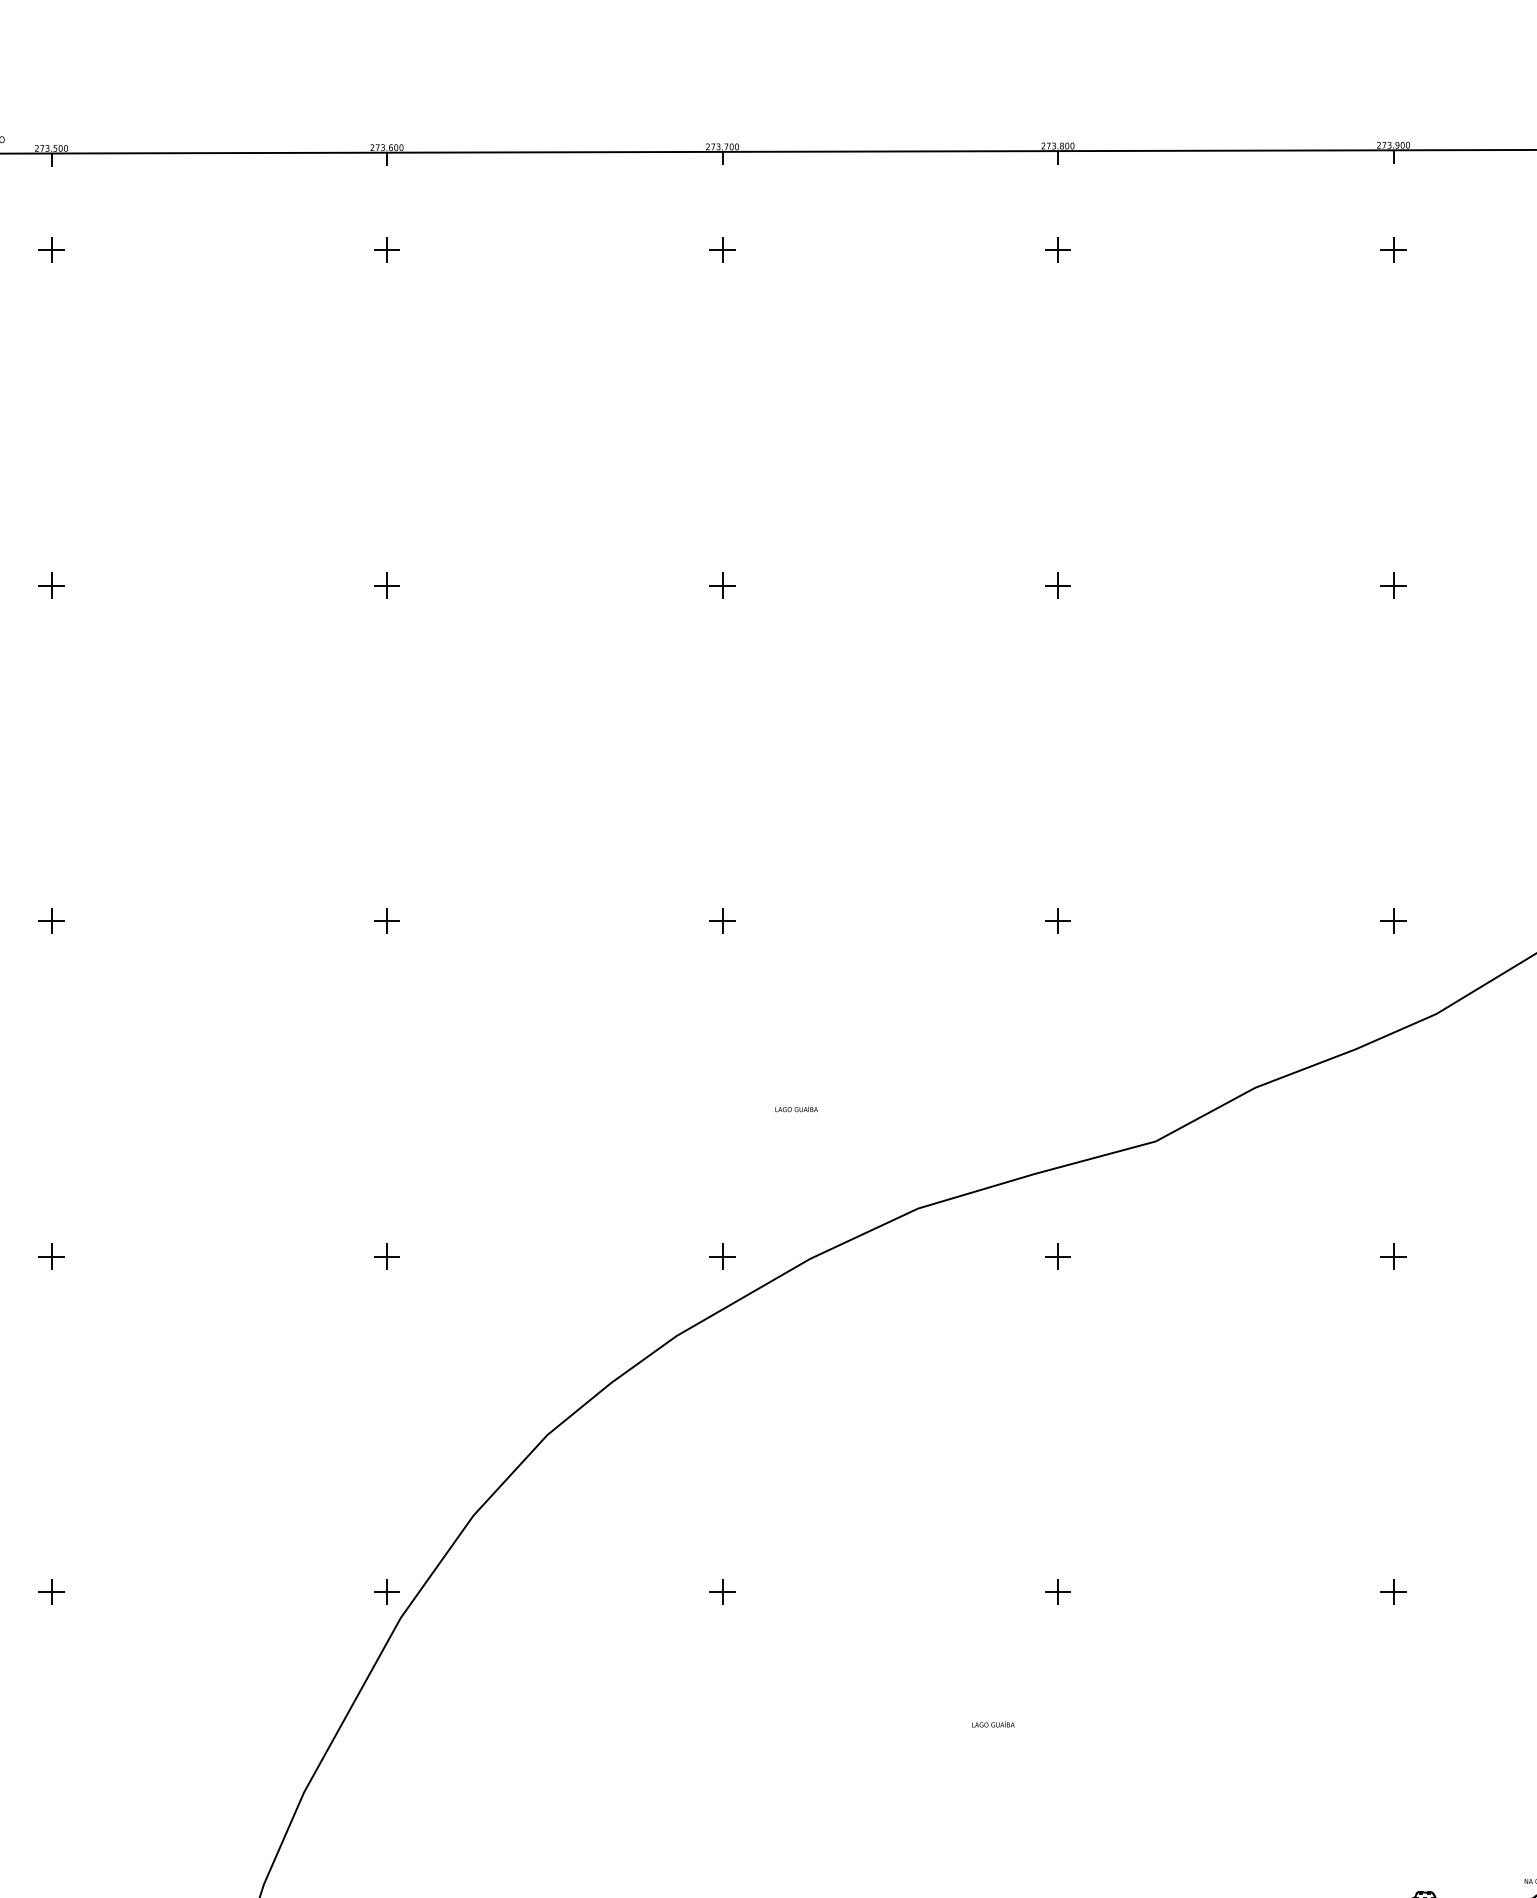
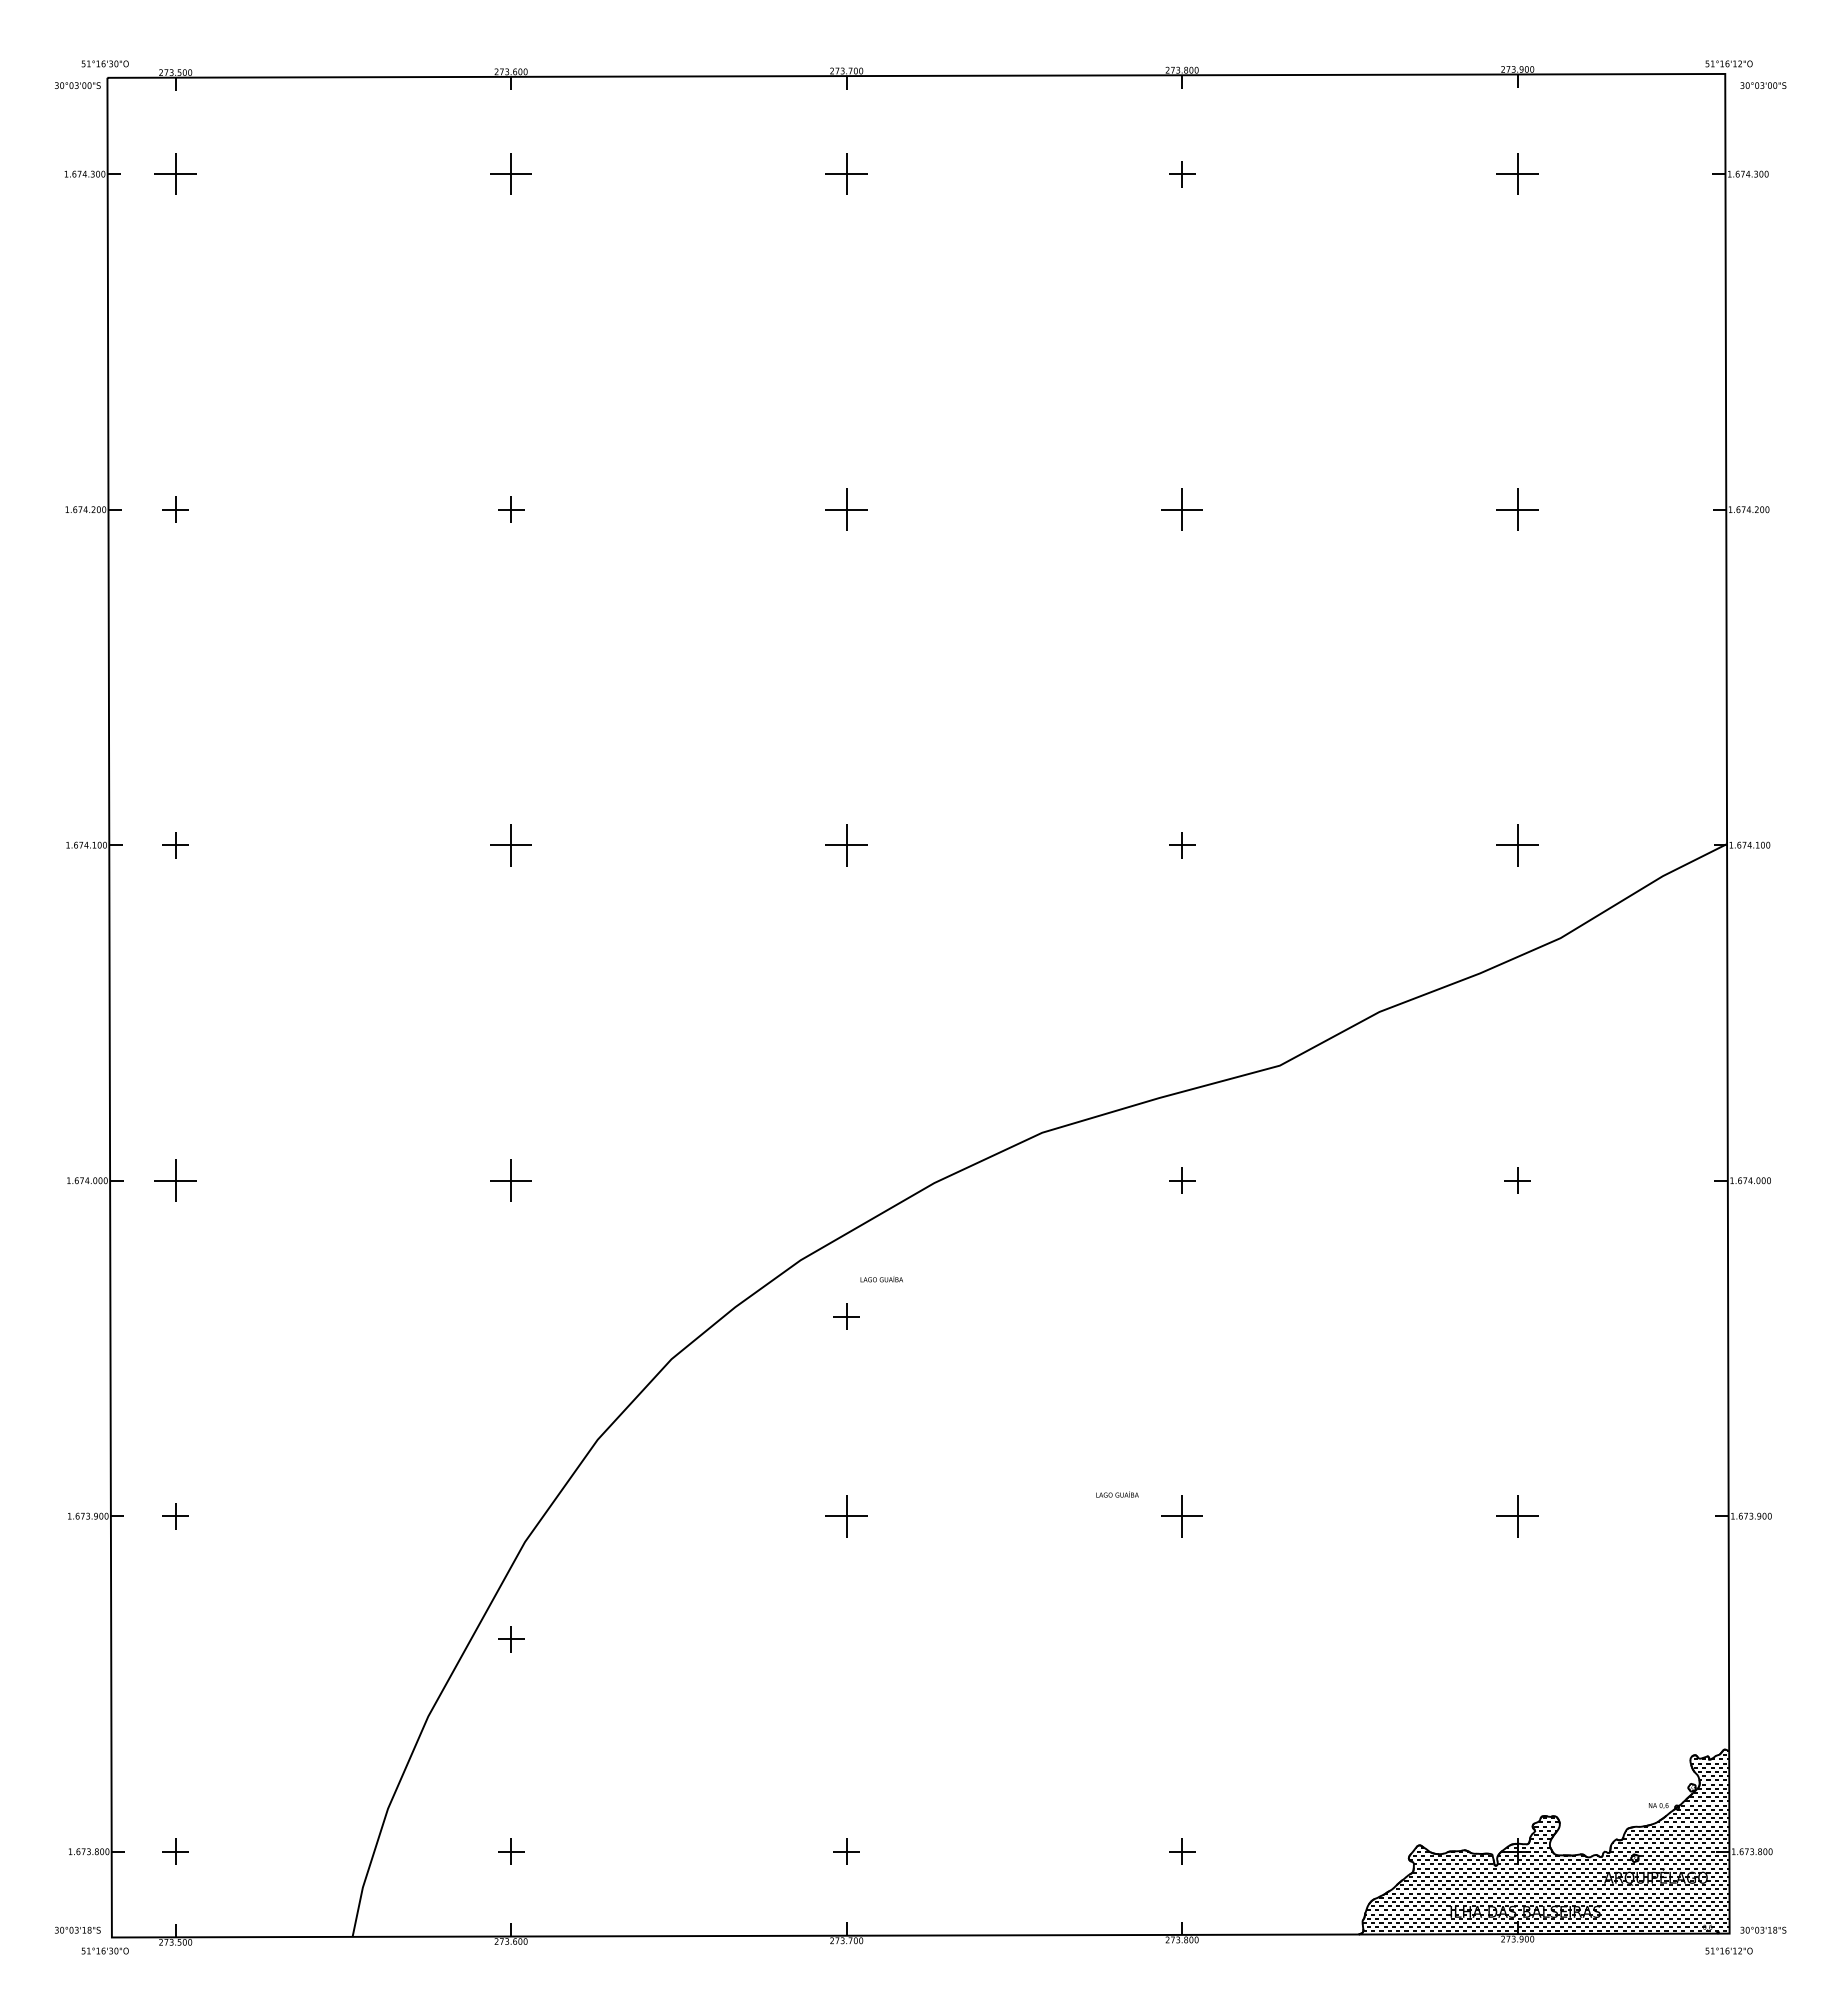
part: (51, 250) -> (175, 174), size x1.6
part: (387, 250) -> (511, 174), size x1.6
part: (722, 250) -> (846, 174), size x1.6
part: (1393, 250) -> (1517, 174), size x1.6
part: (722, 585) -> (846, 509), size x1.6
part: (1058, 585) -> (1182, 509), size x1.6
part: (1393, 585) -> (1517, 509), size x1.6
part: (387, 921) -> (511, 845), size x1.6
part: (722, 921) -> (846, 845), size x1.6
part: (1393, 921) -> (1517, 845), size x1.6
text: (796, 1109) -> (881, 1279), moved
part: (51, 1256) -> (175, 1180), size x1.6
part: (387, 1256) -> (511, 1180), size x1.6
part: (722, 1256) -> (846, 1316), moved
part: (387, 1592) -> (511, 1639), moved
part: (722, 1592) -> (846, 1516), size x1.6
part: (1058, 1592) -> (1182, 1516), size x1.6
part: (1393, 1592) -> (1517, 1516), size x1.6
text: (993, 1724) -> (1117, 1494), moved

